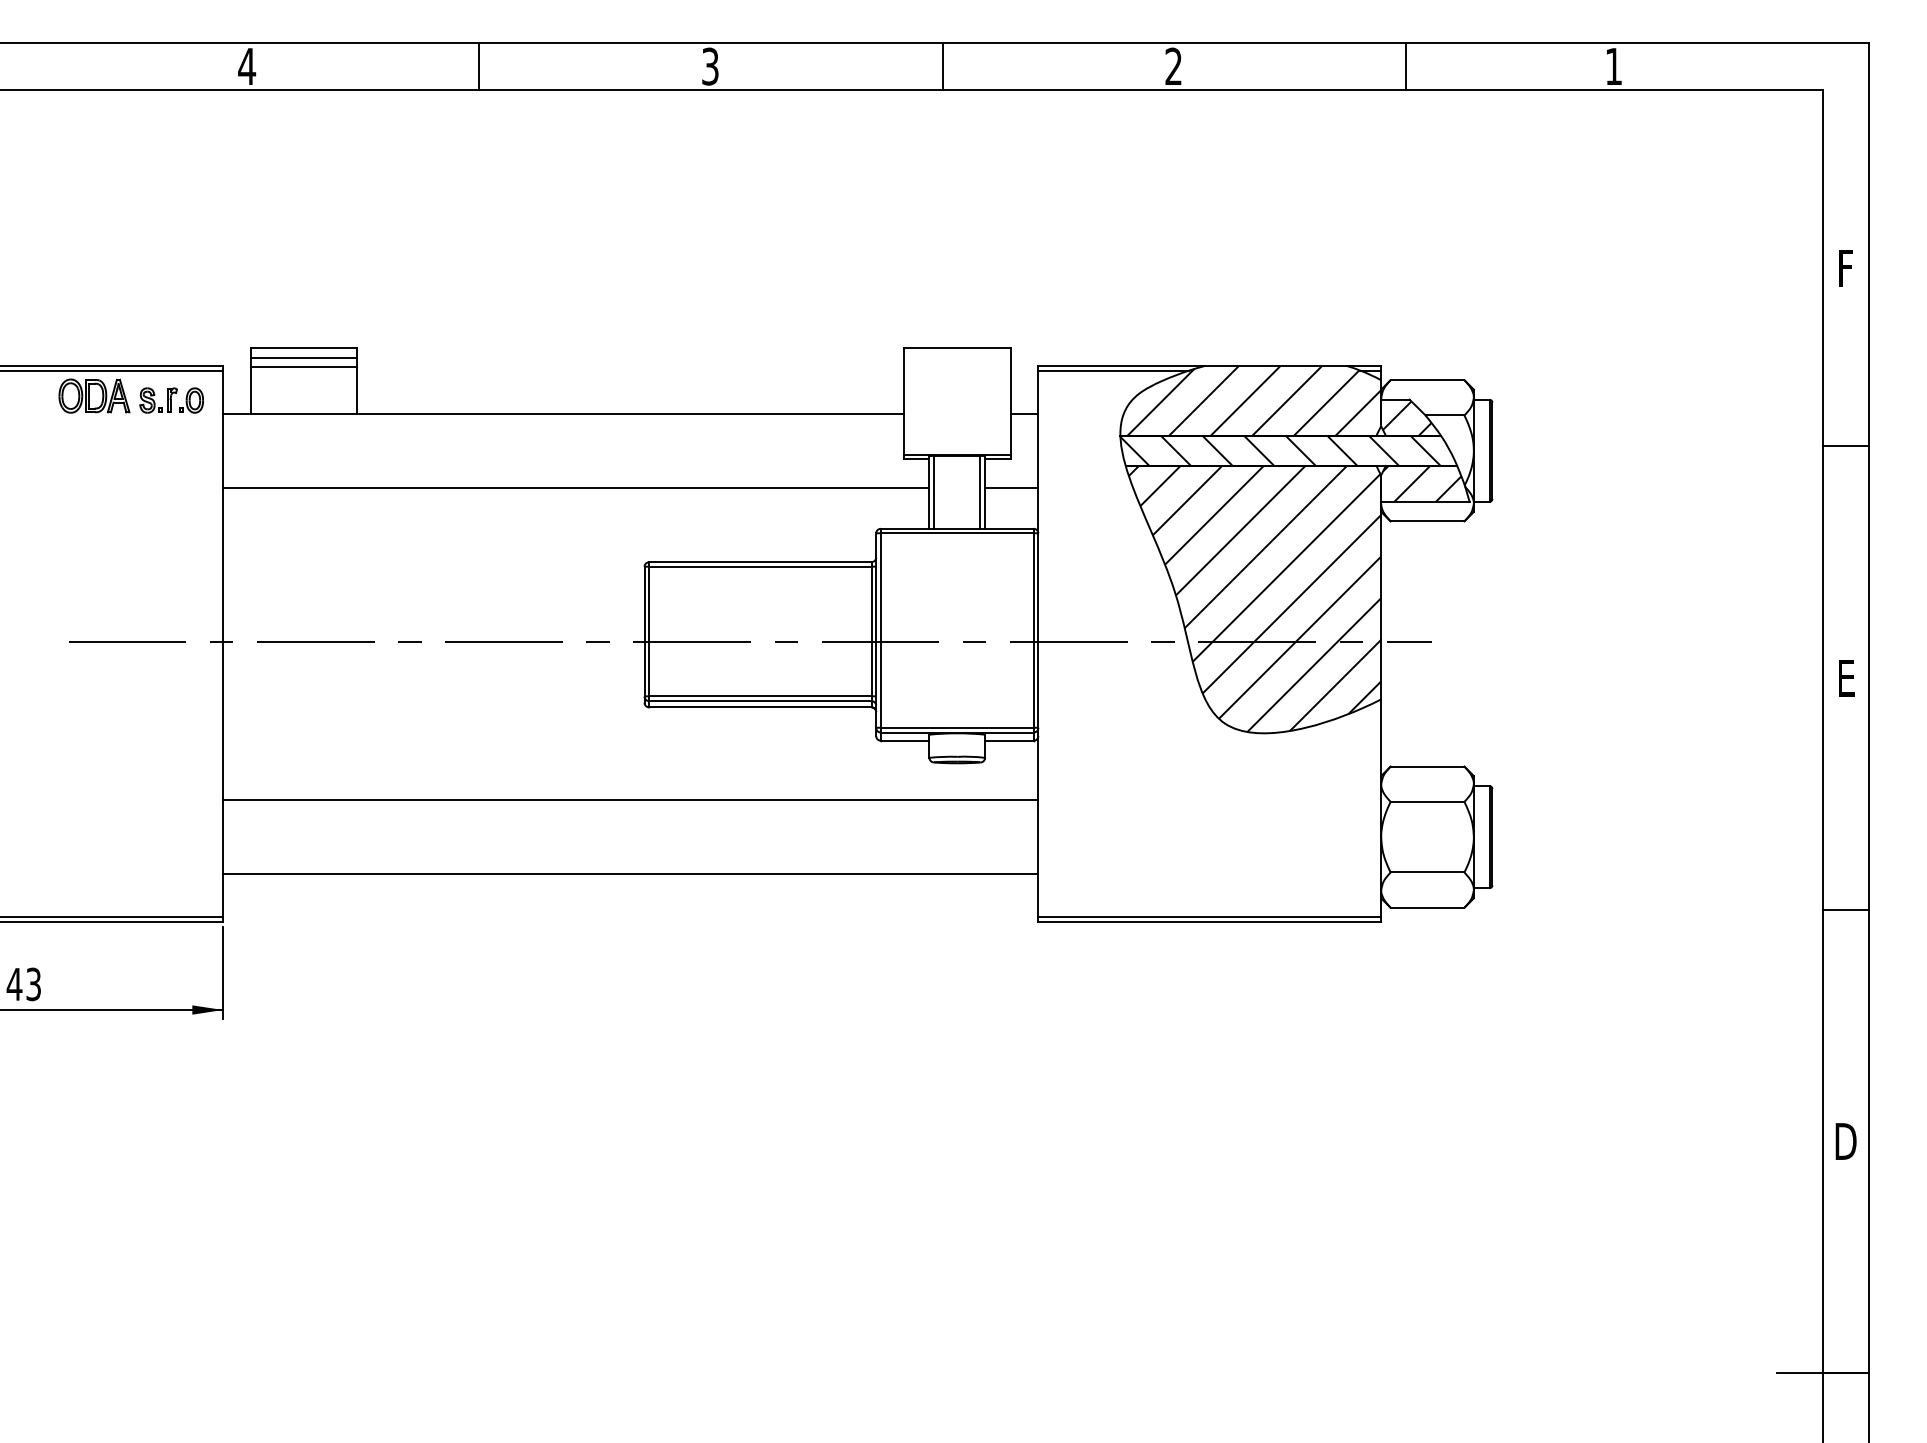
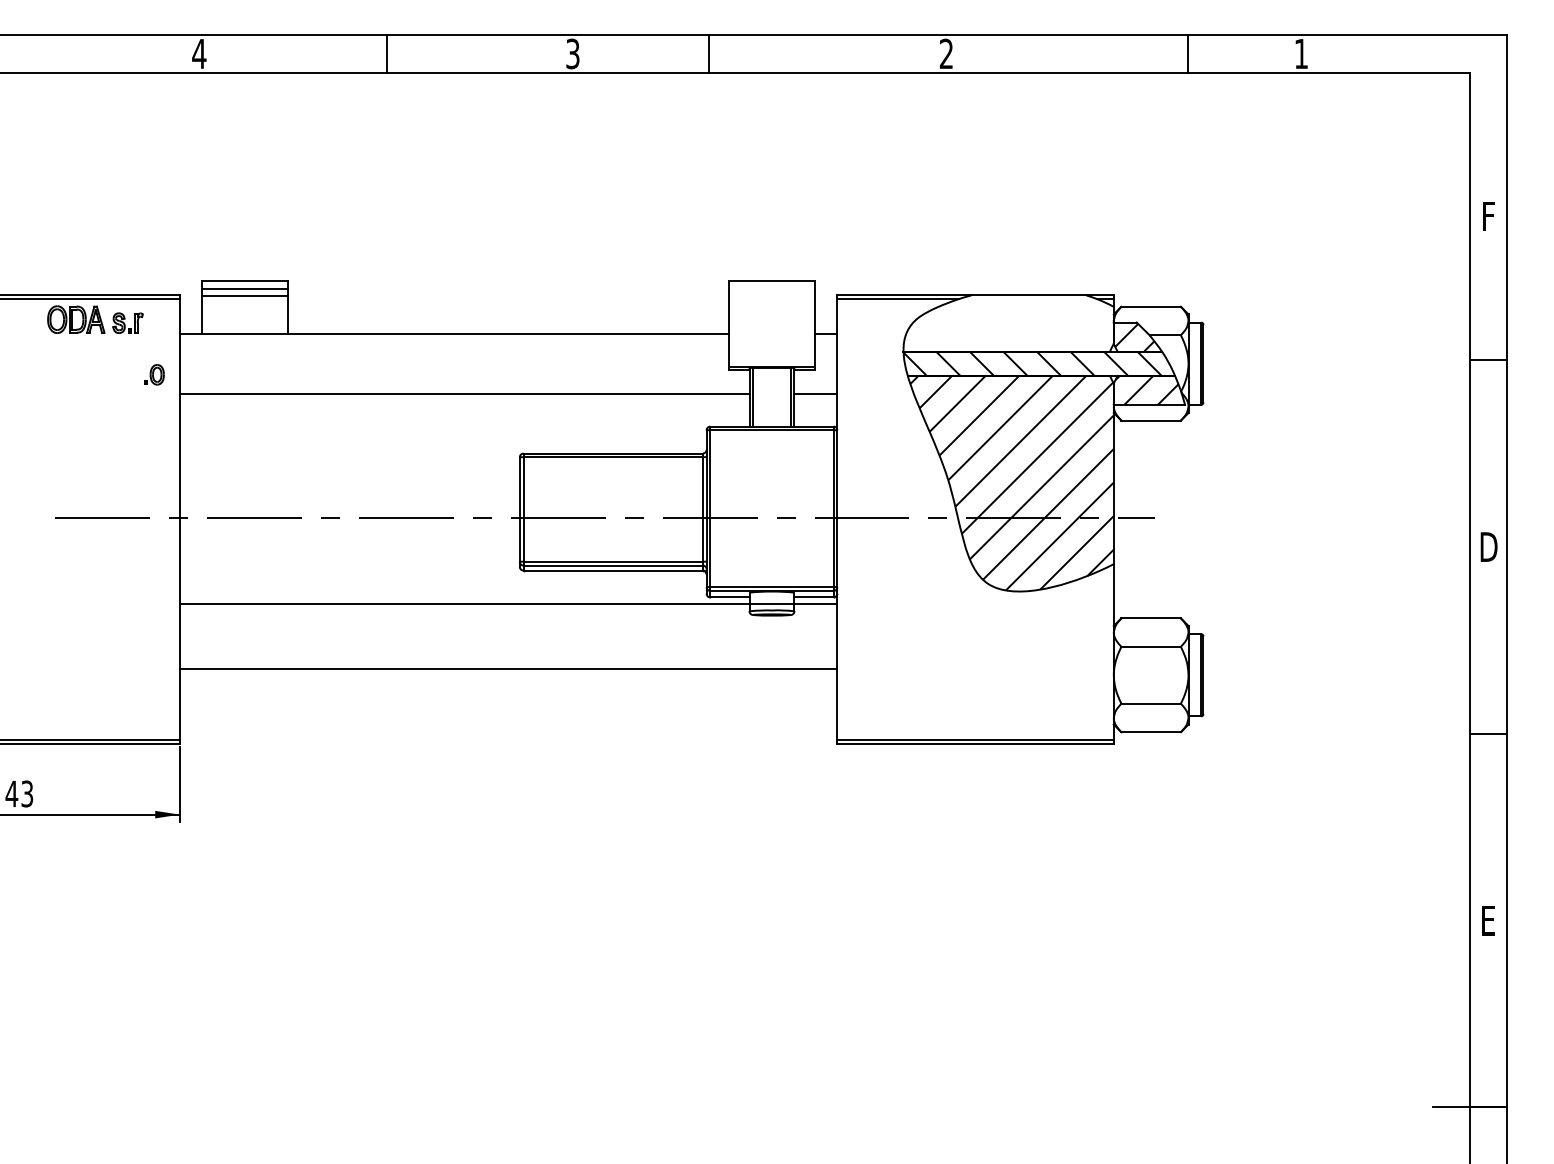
line: (942, 66) -> (709, 53), moved
line: (1405, 66) -> (1187, 53), moved
part: (191, 400) -> (154, 374), moved
hatch: (1254, 400) -> (1011, 323), removed
text: (1846, 677) -> (1488, 546), E -> D
line: (630, 800) -> (508, 604), moved
line: (630, 874) -> (508, 669), moved
text: (1845, 1141) -> (1488, 920), D -> E

